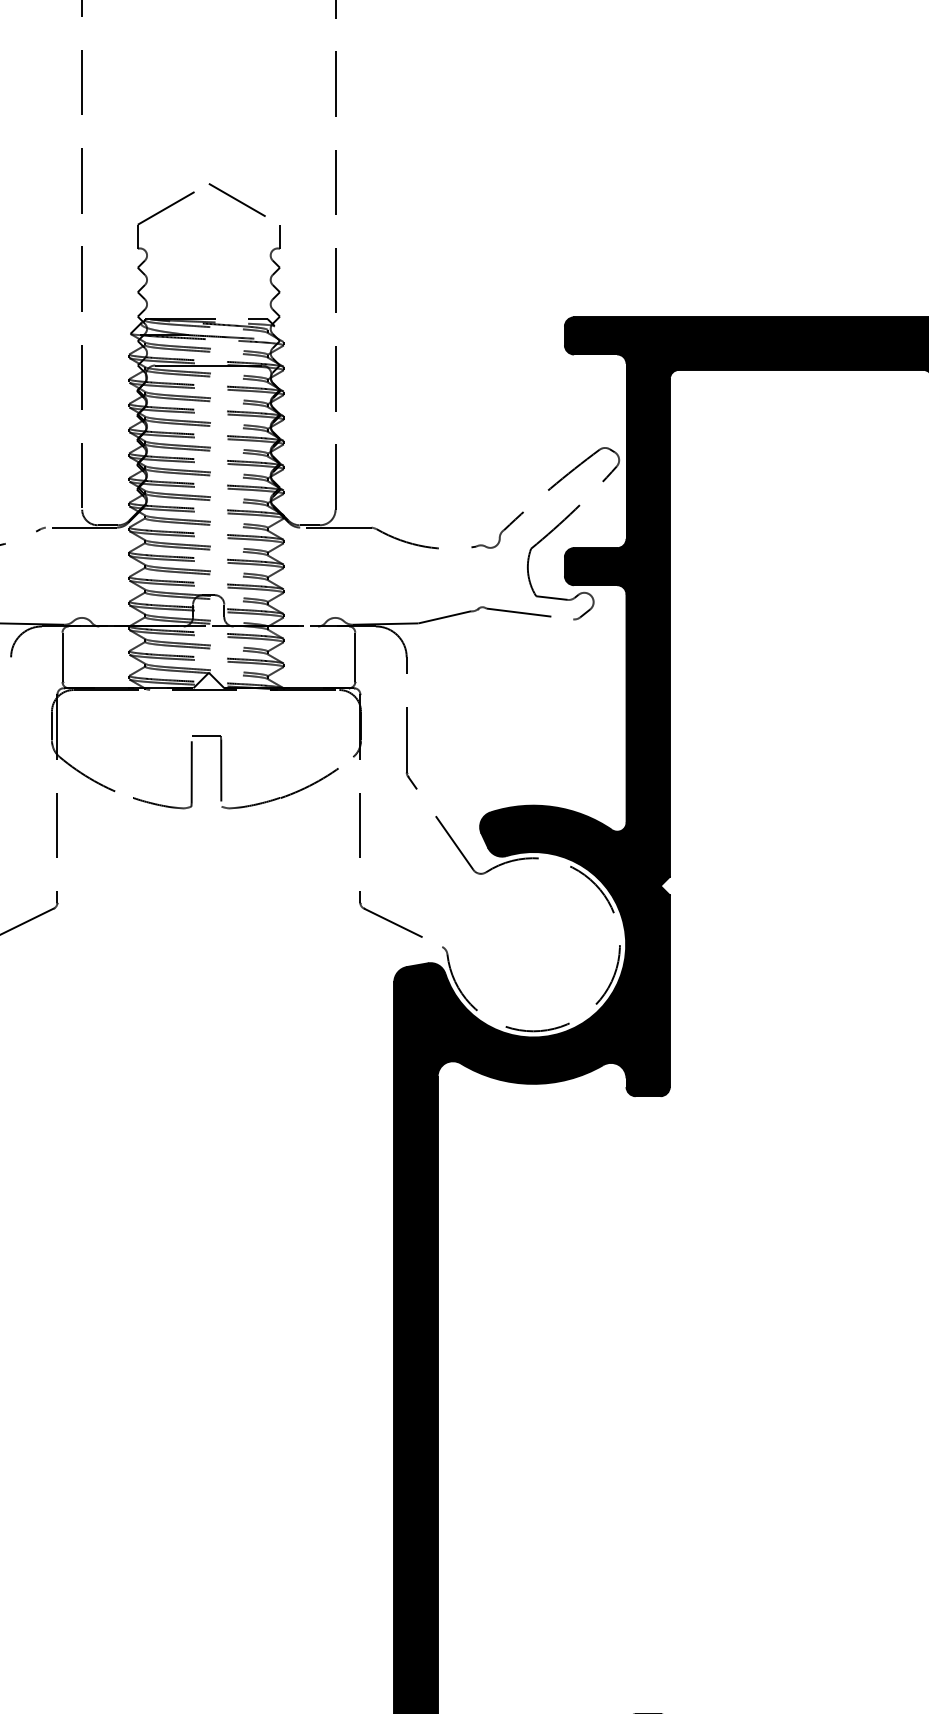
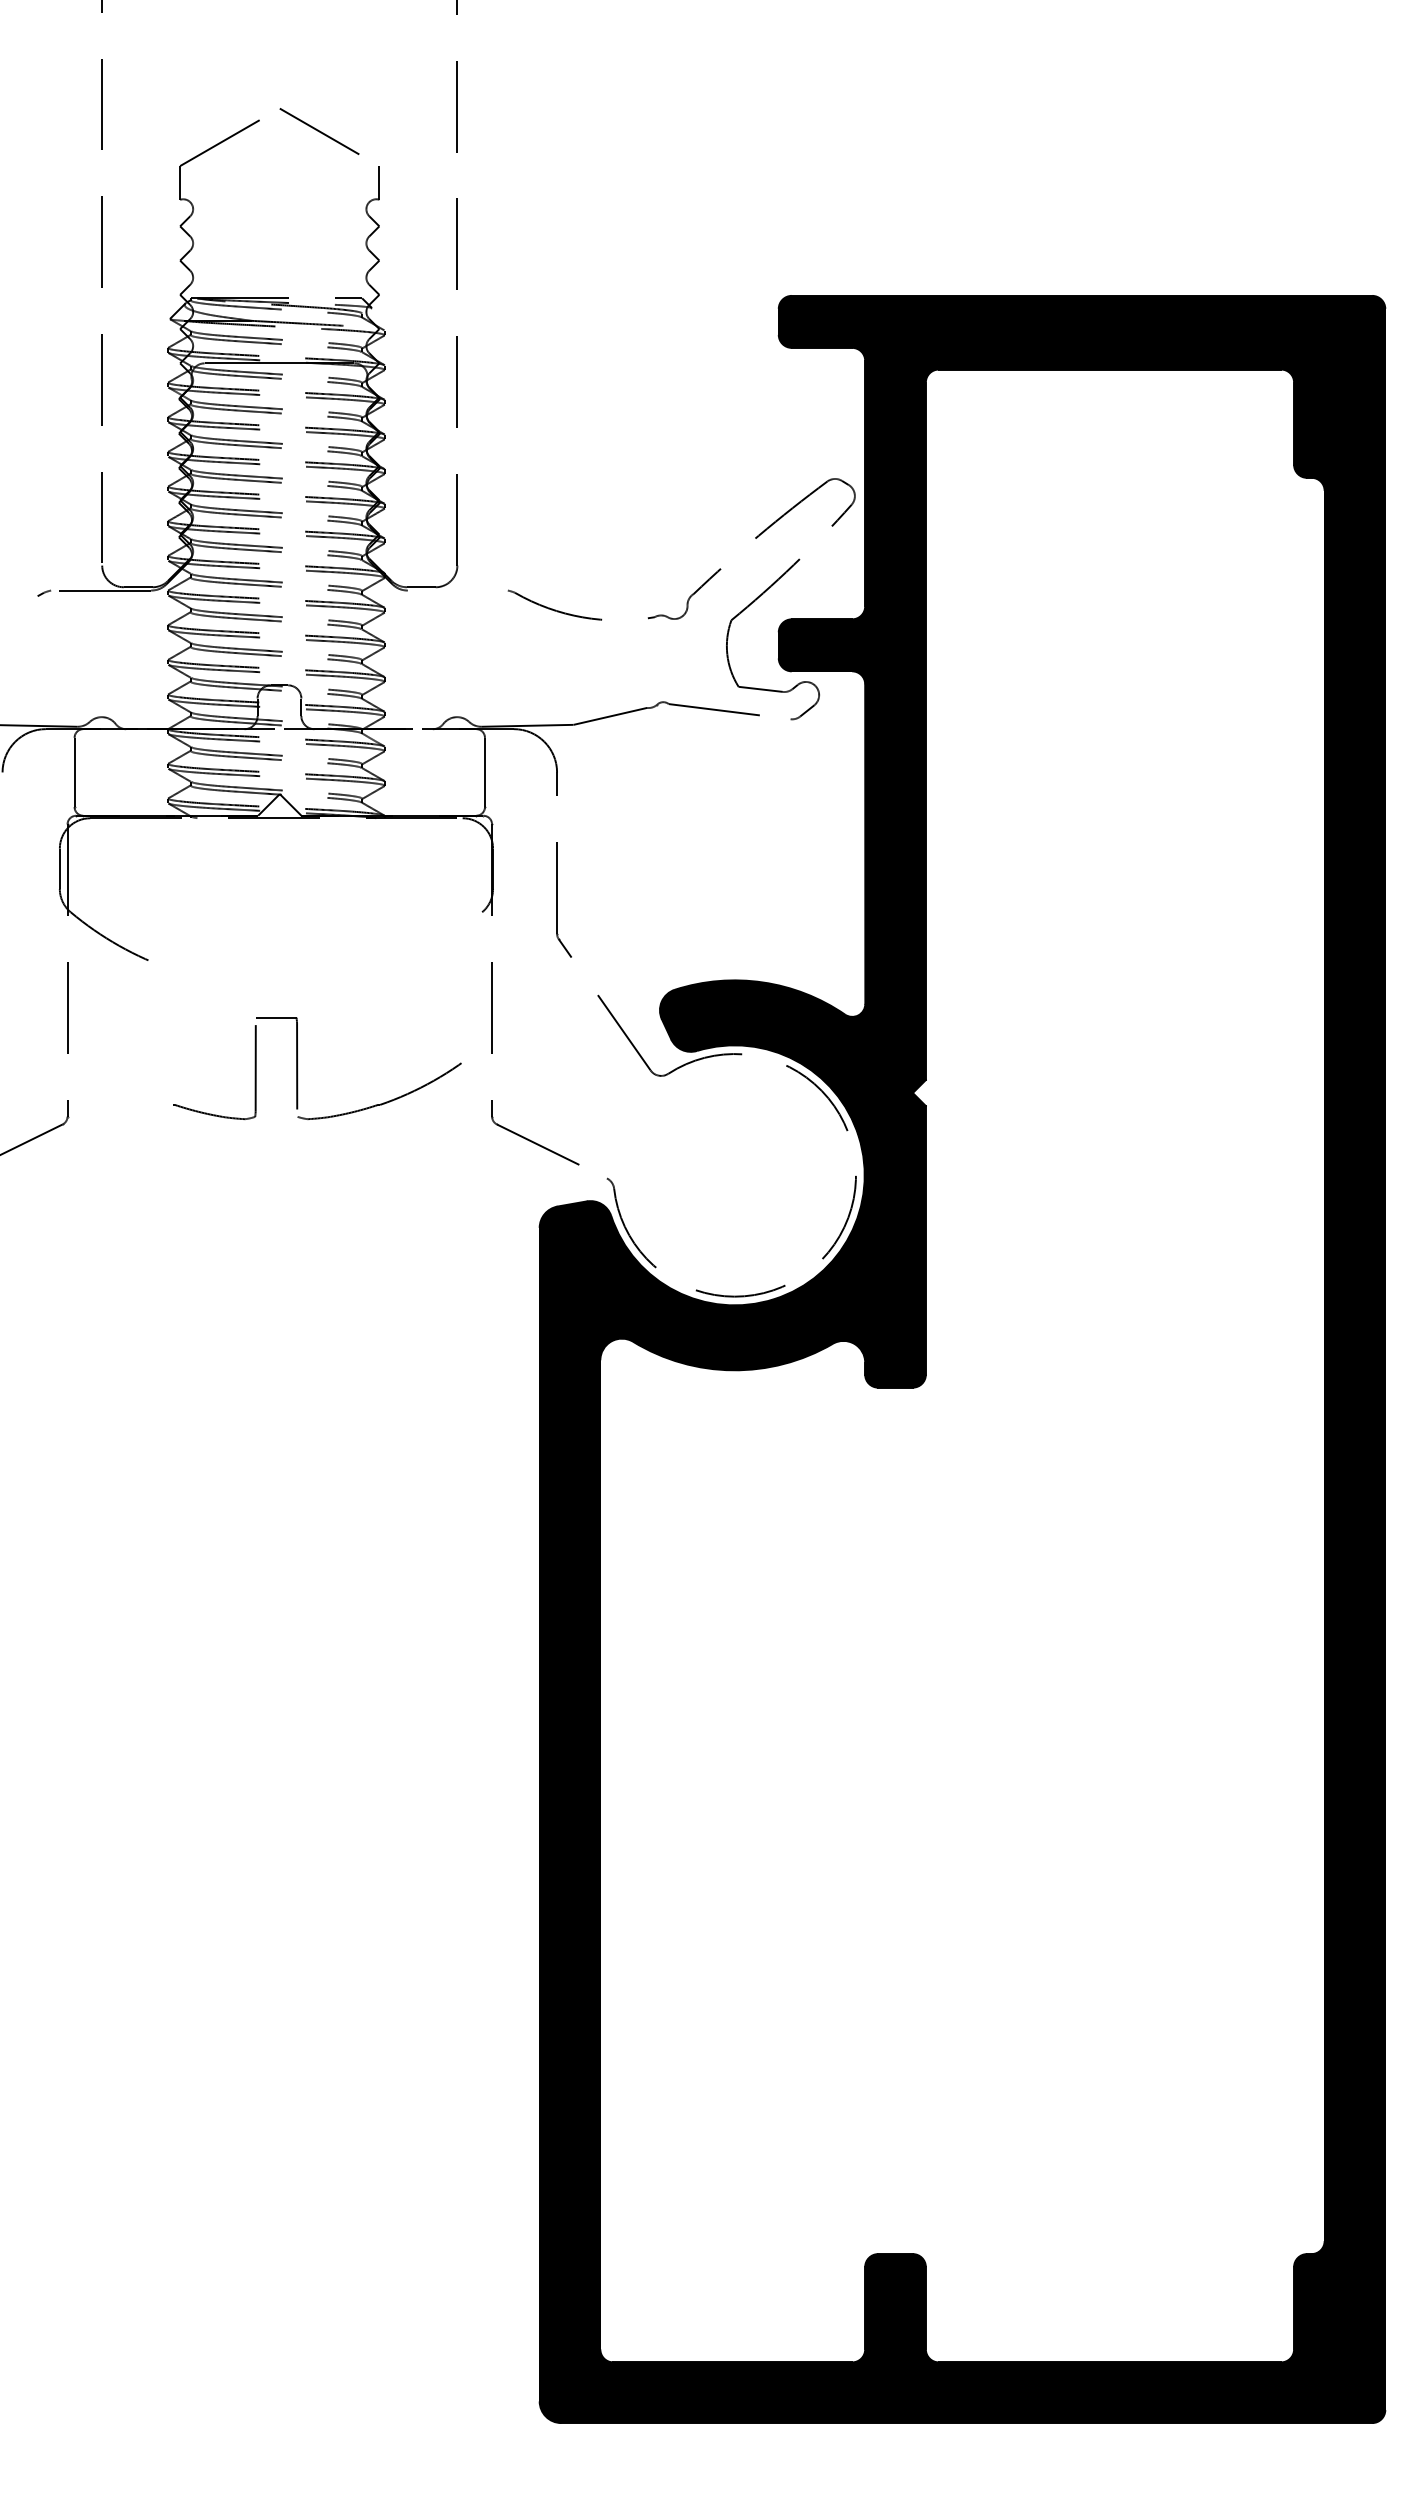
line: (335, 527) -> (457, 590), removed
part: (222, 772) -> (298, 1068), moved

